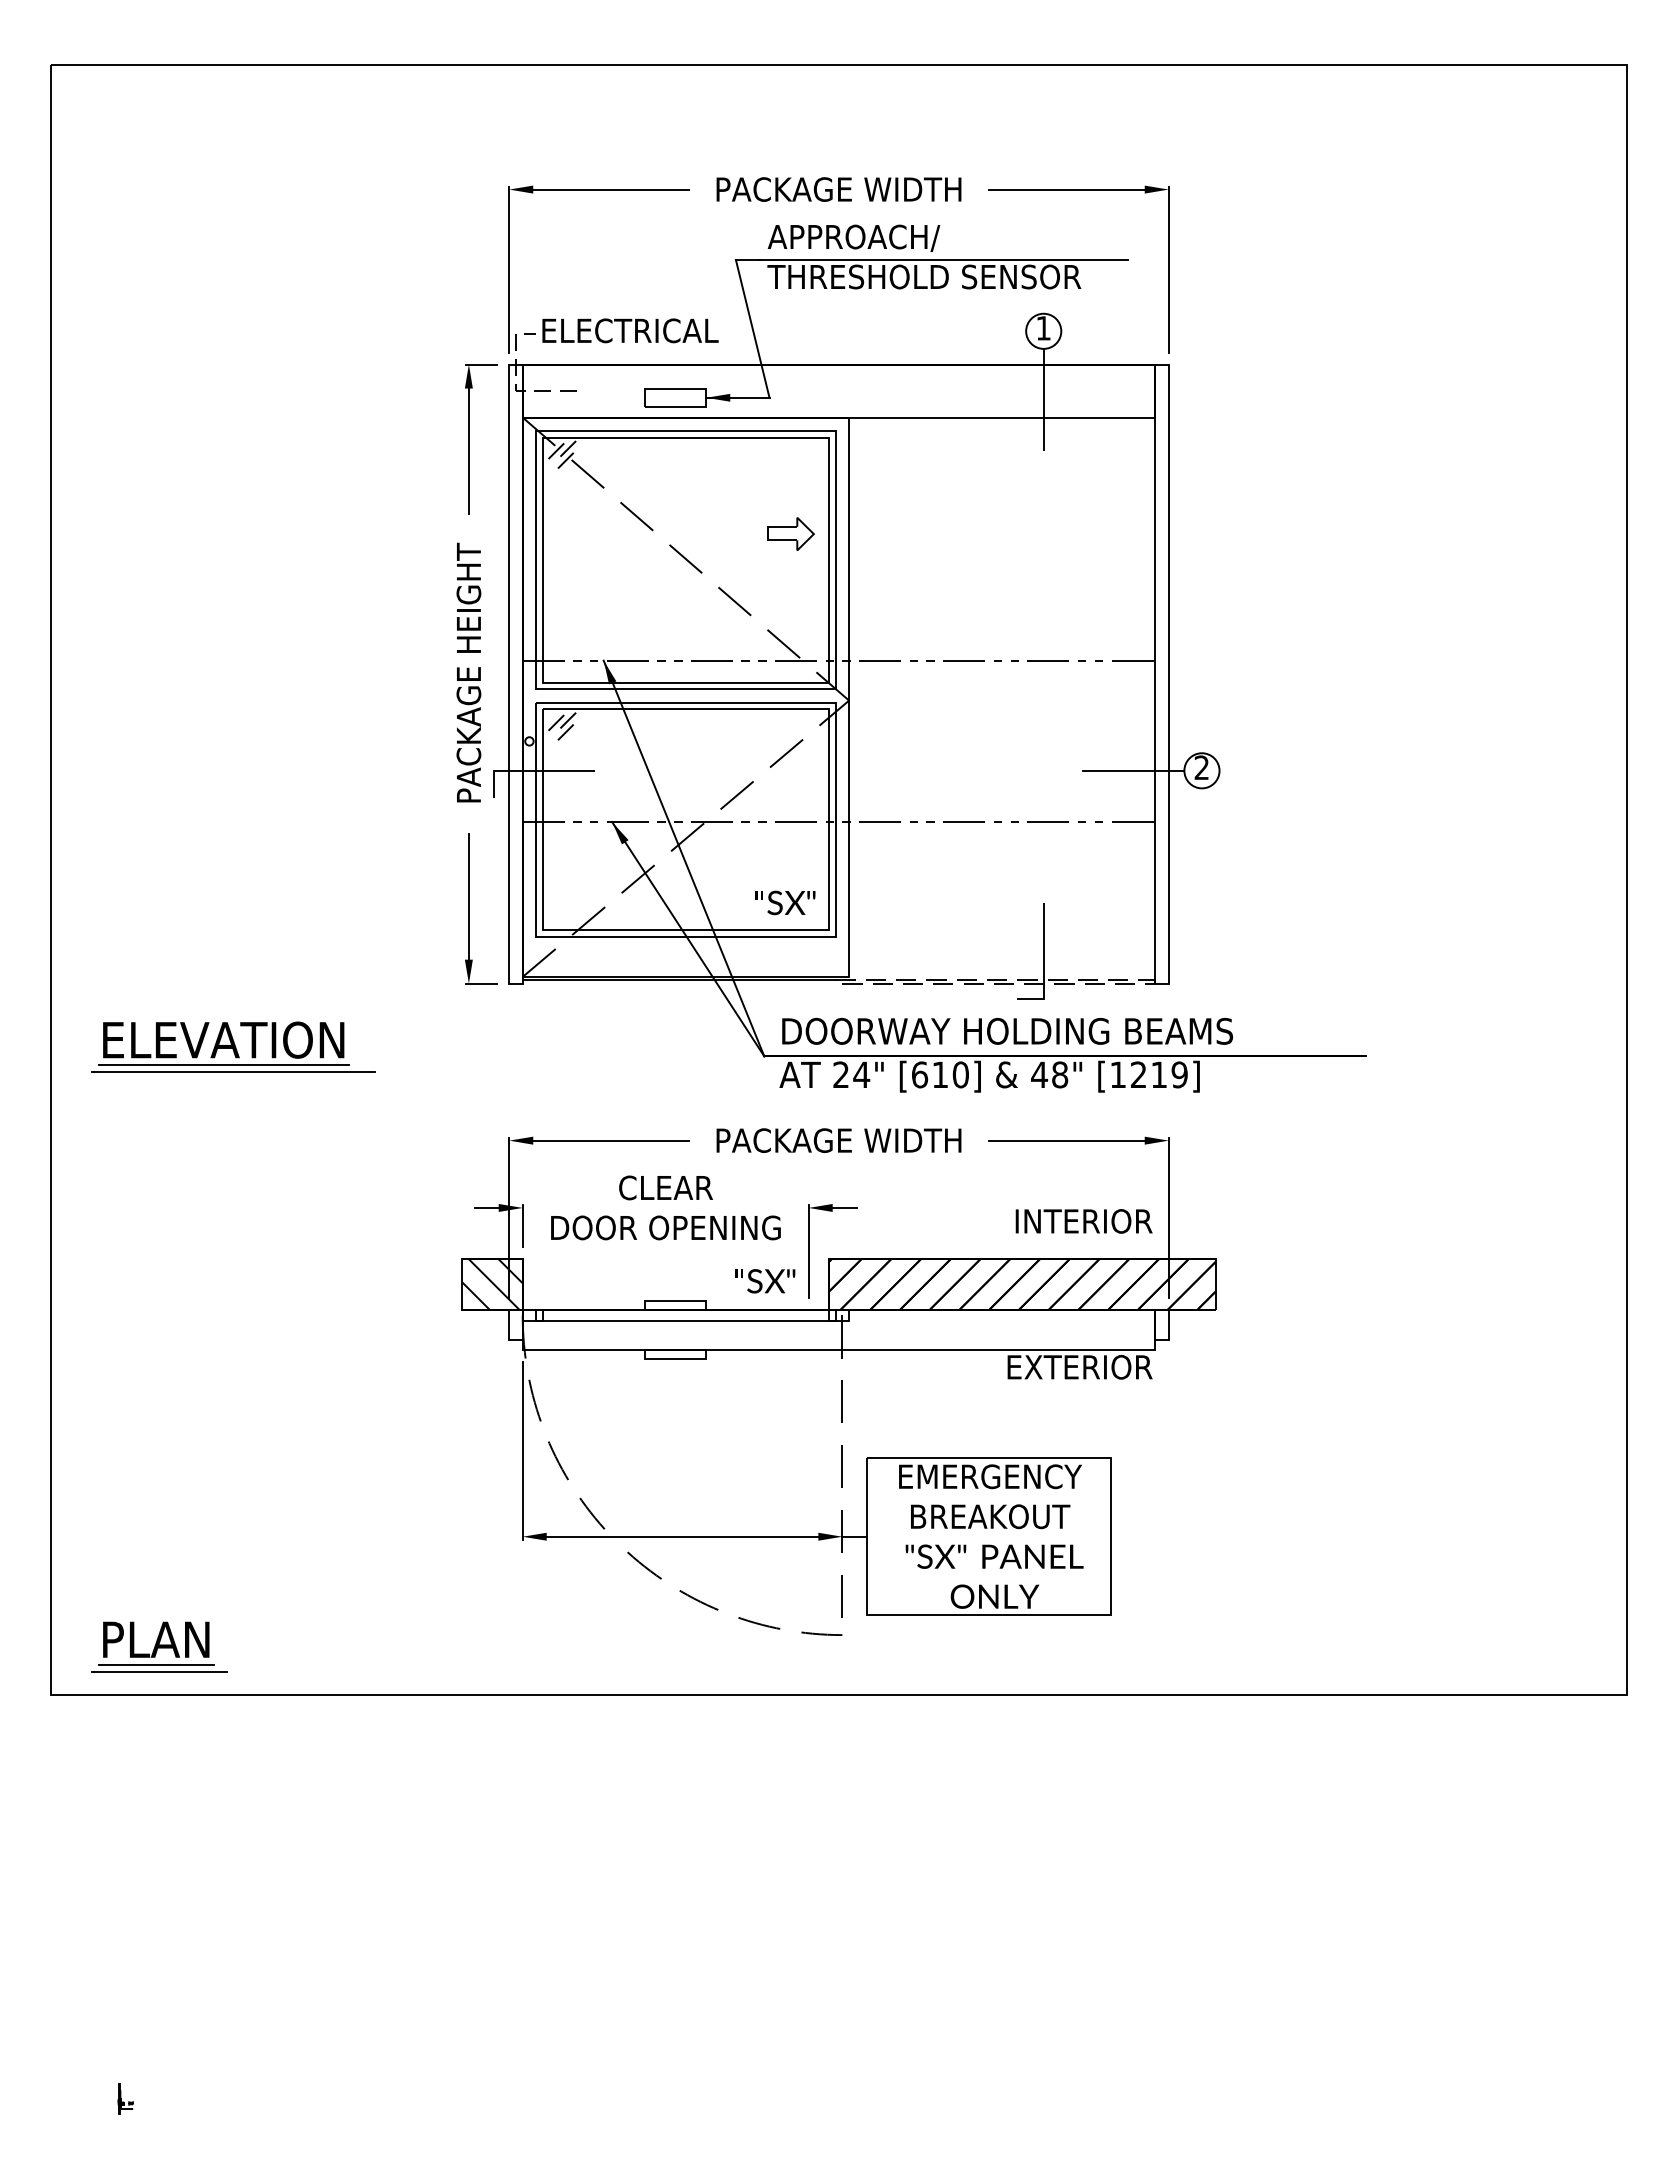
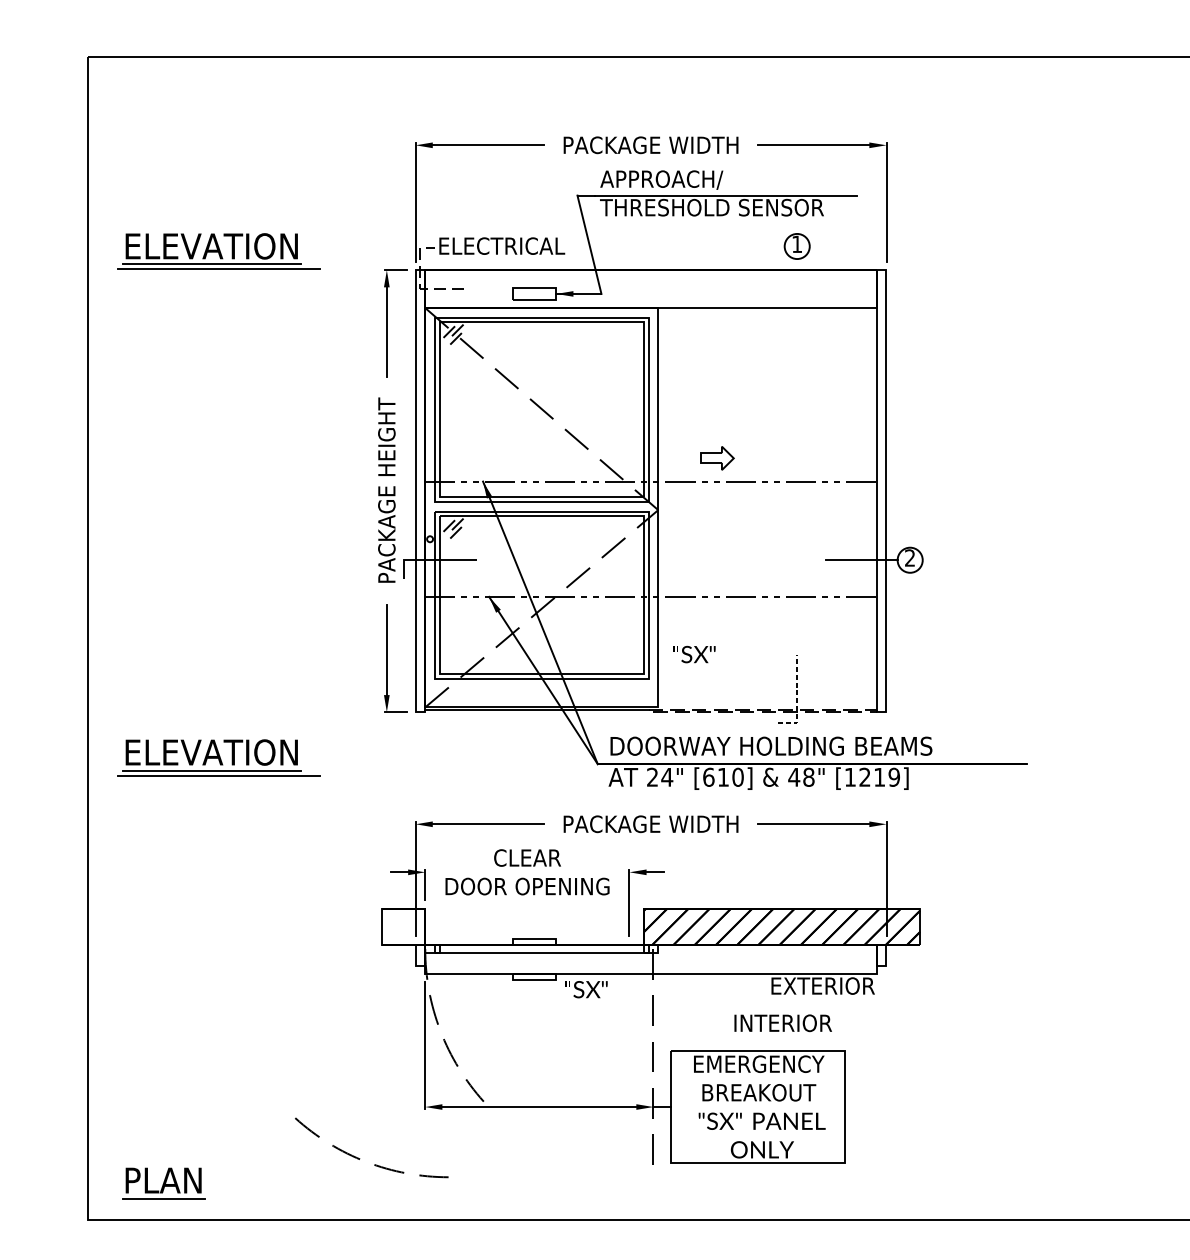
part: (233, 337) -> (218, 250), added
line: (1043, 398) -> (797, 294), removed
part: (790, 533) -> (717, 457), moved
text: (785, 902) -> (694, 654), moved
line: (1043, 964) -> (797, 698), solid -> dashed
text: (1083, 1221) -> (782, 1023), moved
text: (765, 1281) -> (586, 989), moved
hatch: (492, 1283) -> (403, 926), removed
arc: (718, 1609) -> (360, 1158), moved
line: (159, 1671) -> (165, 1203), removed

